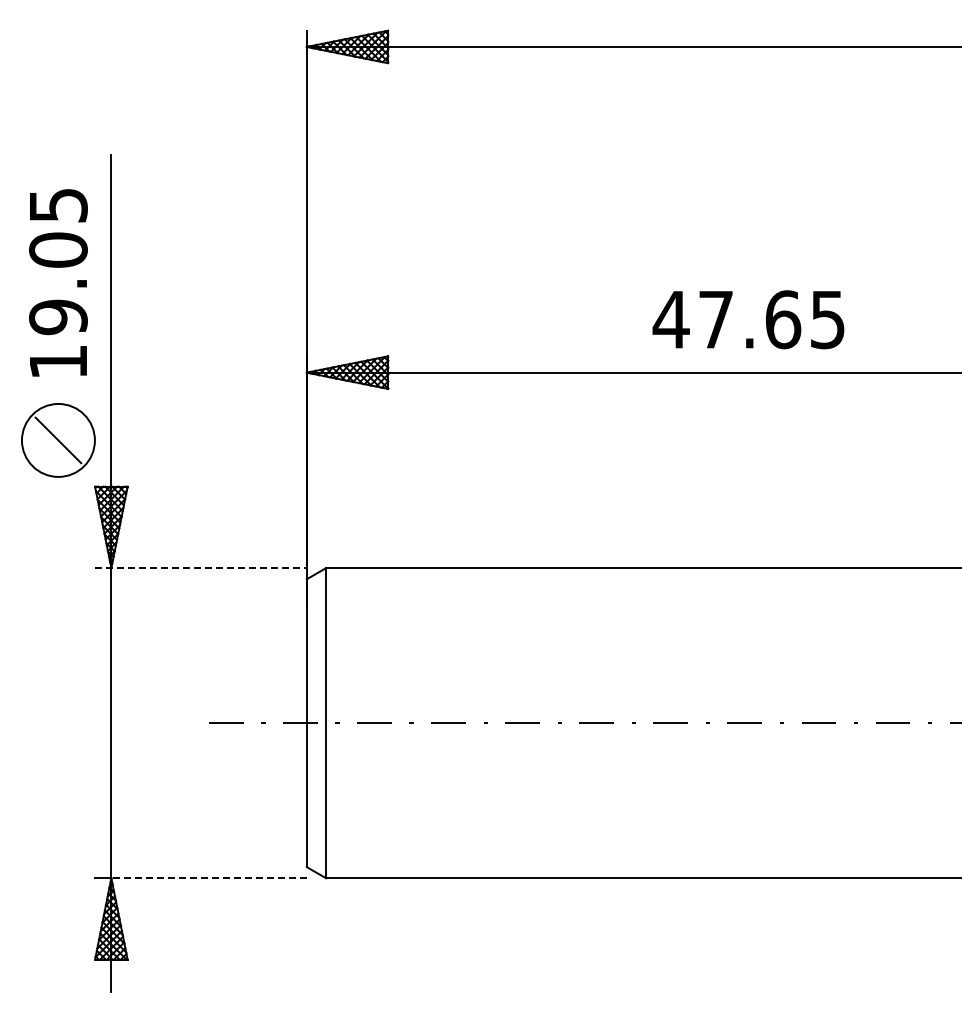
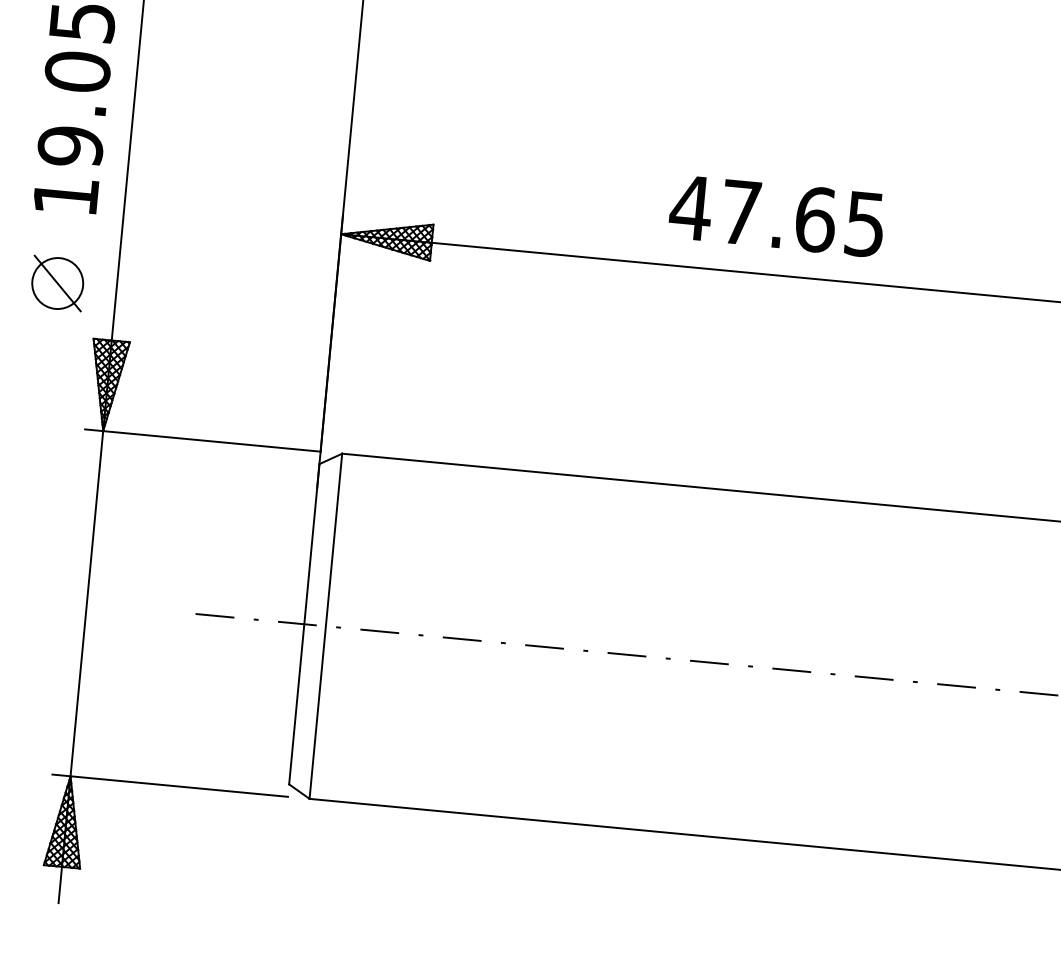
text: (748, 319) -> (777, 215), moved
circle: (58, 440) -> (57, 283), size x0.62
line: (200, 568) -> (202, 440), dashed -> solid
line: (209, 878) -> (179, 786), dashed -> solid

